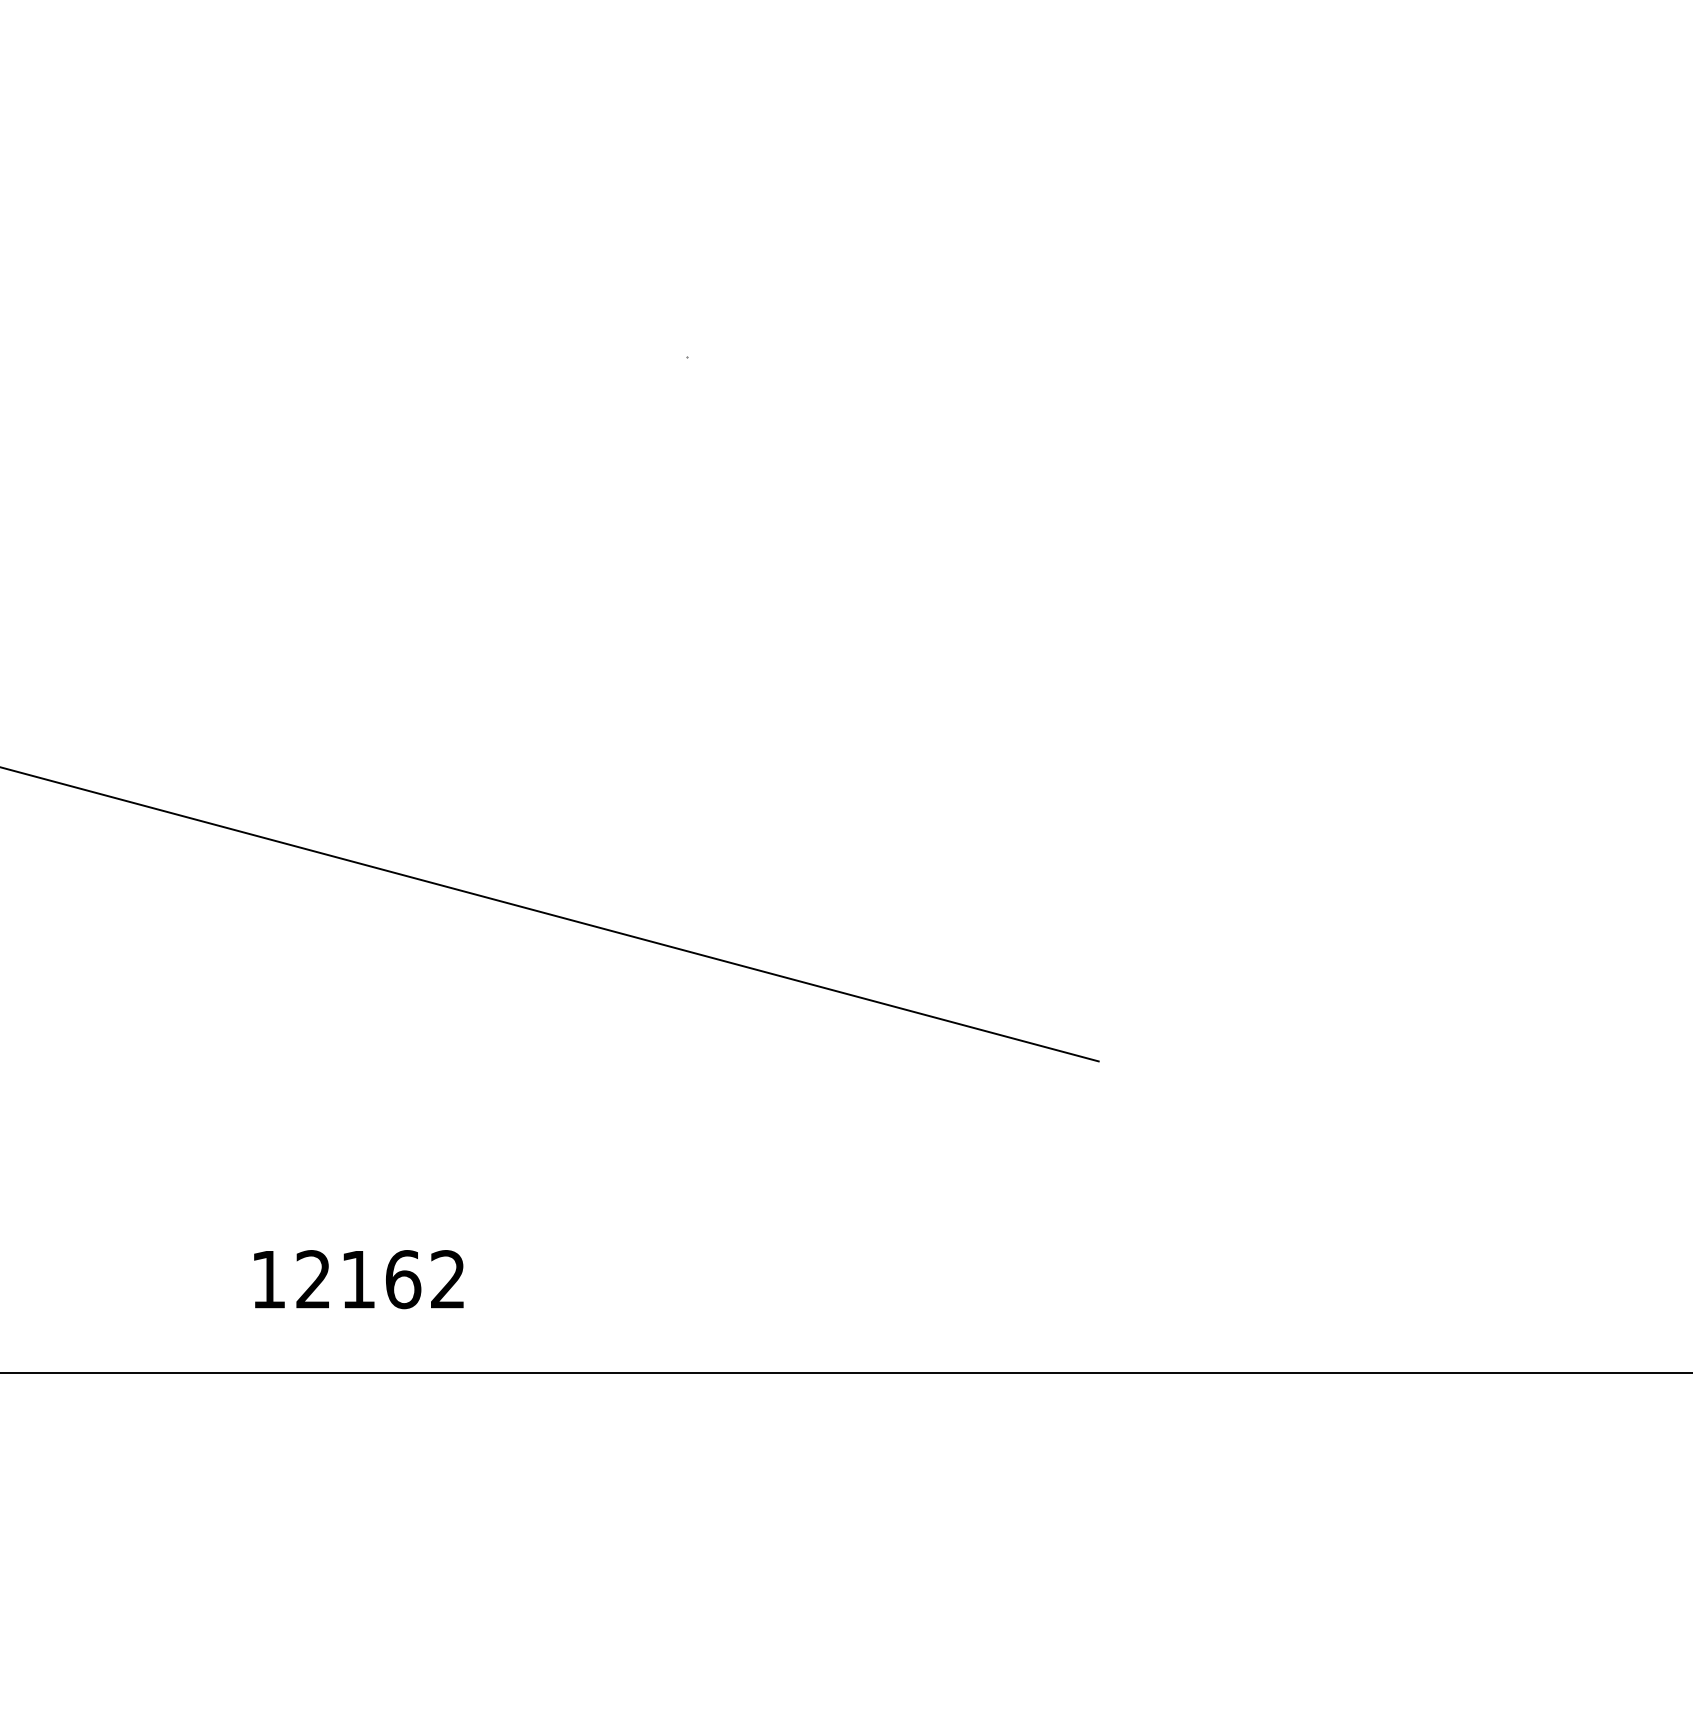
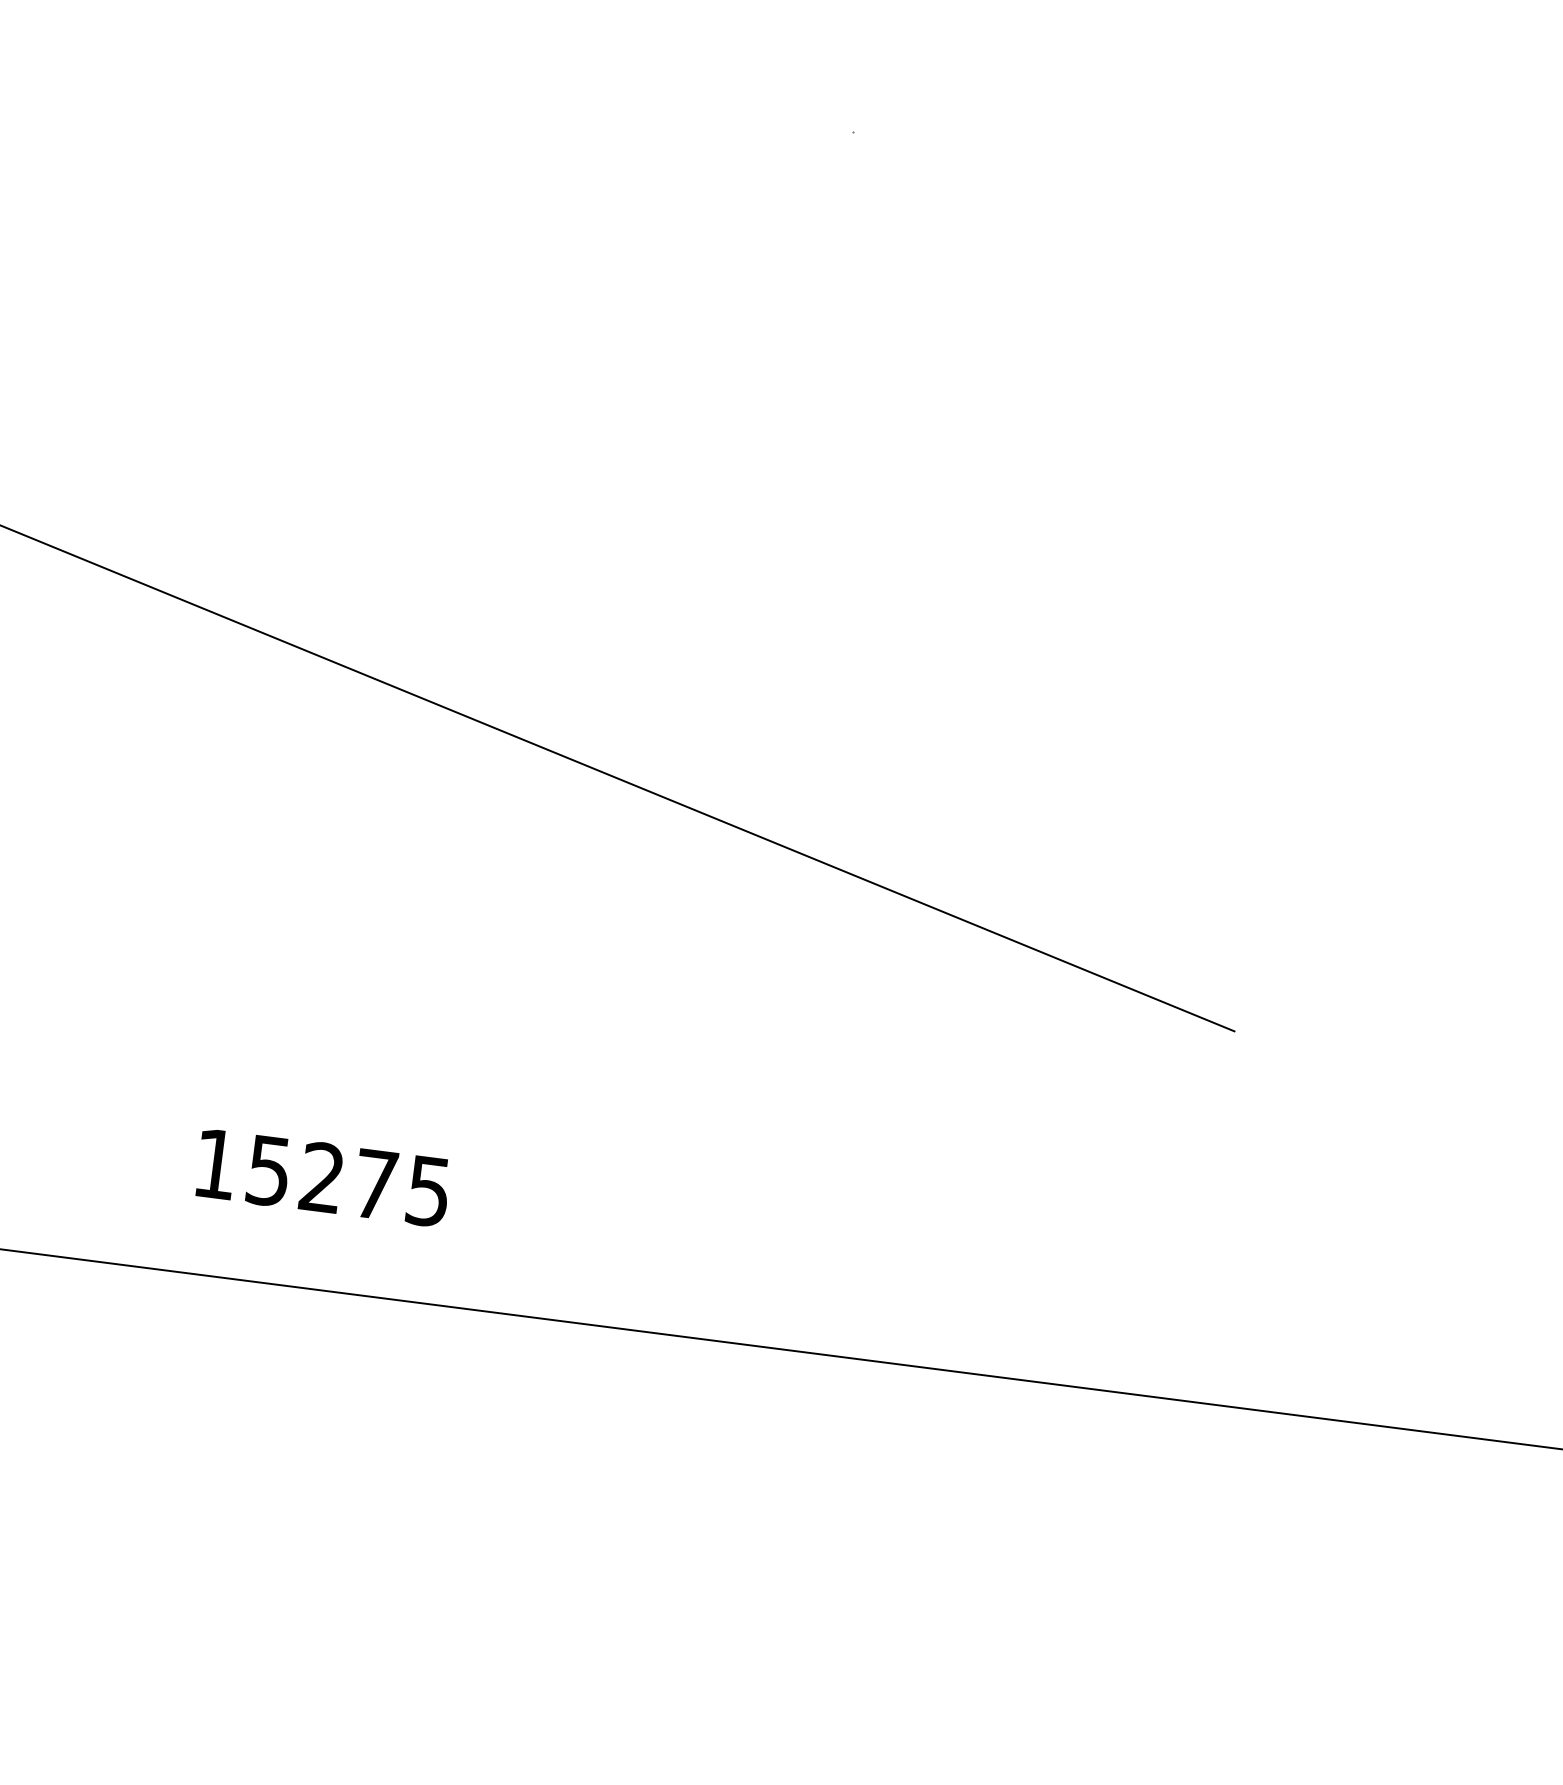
text: (380, 1279) -> (348, 1181), 12162 -> 15275

